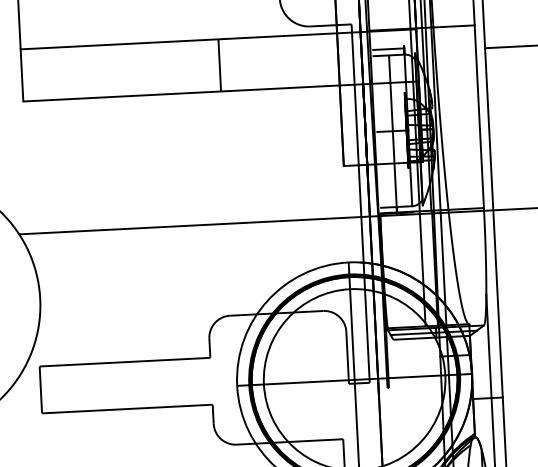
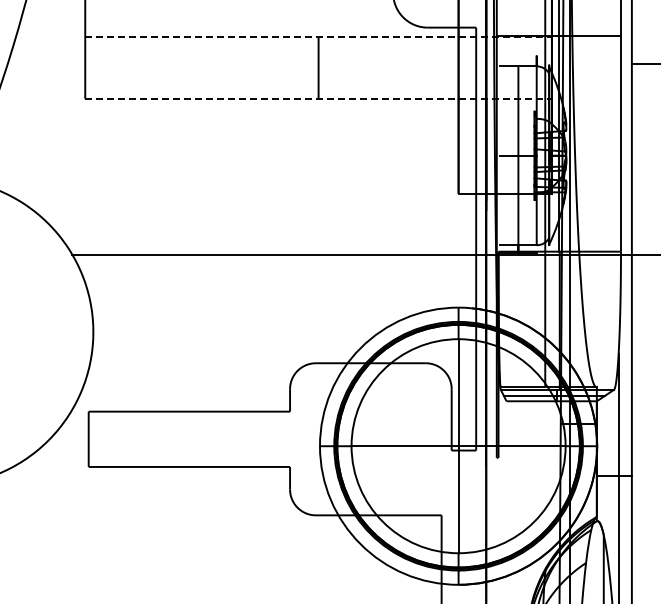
line: (219, 39) -> (319, 37), solid -> dashed
line: (388, 49) -> (518, 59), removed
line: (221, 91) -> (319, 98), solid -> dashed

